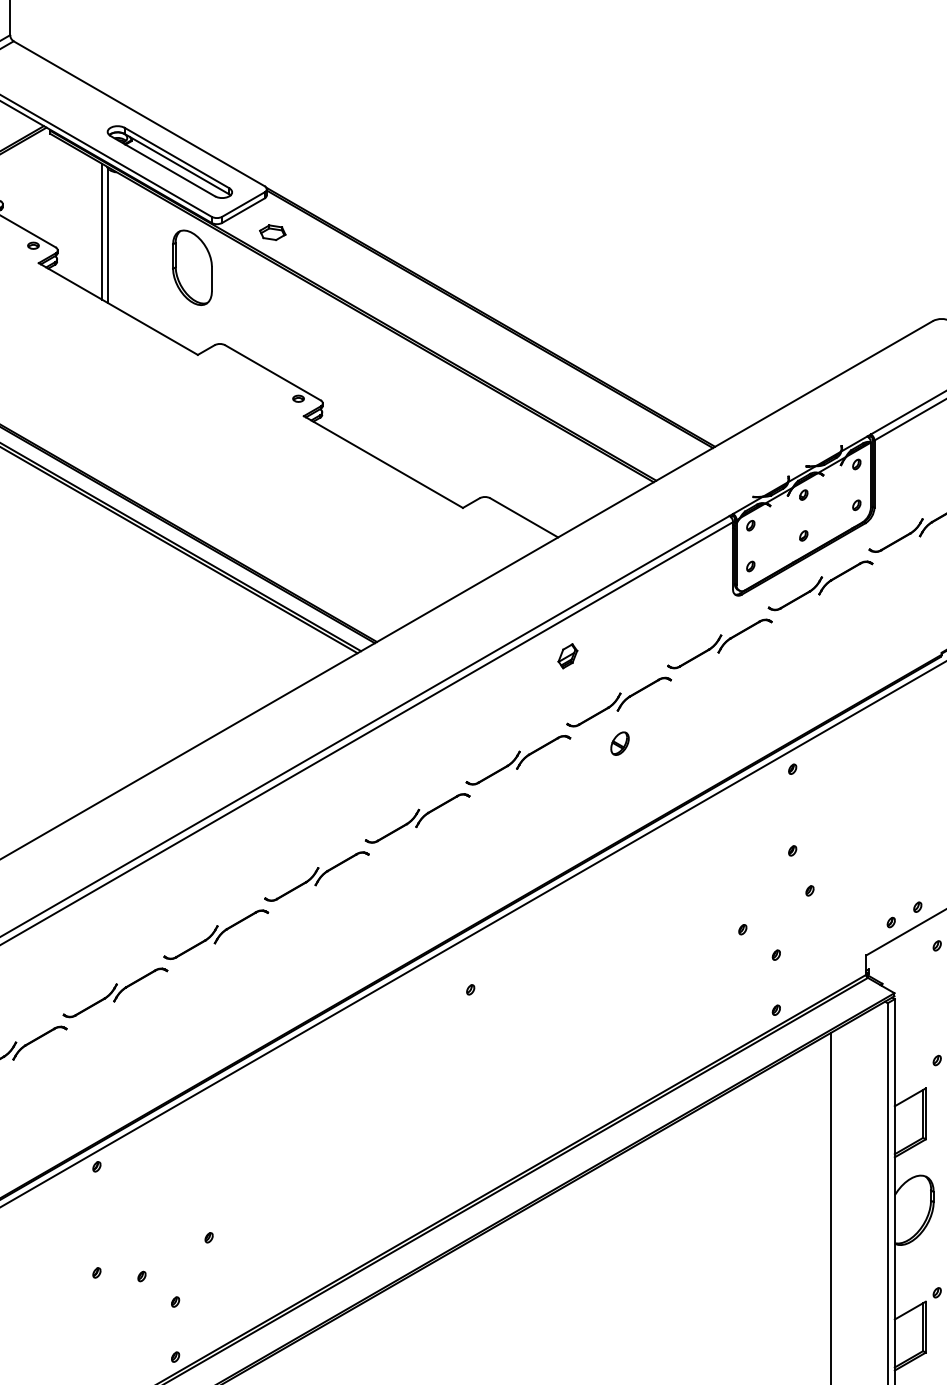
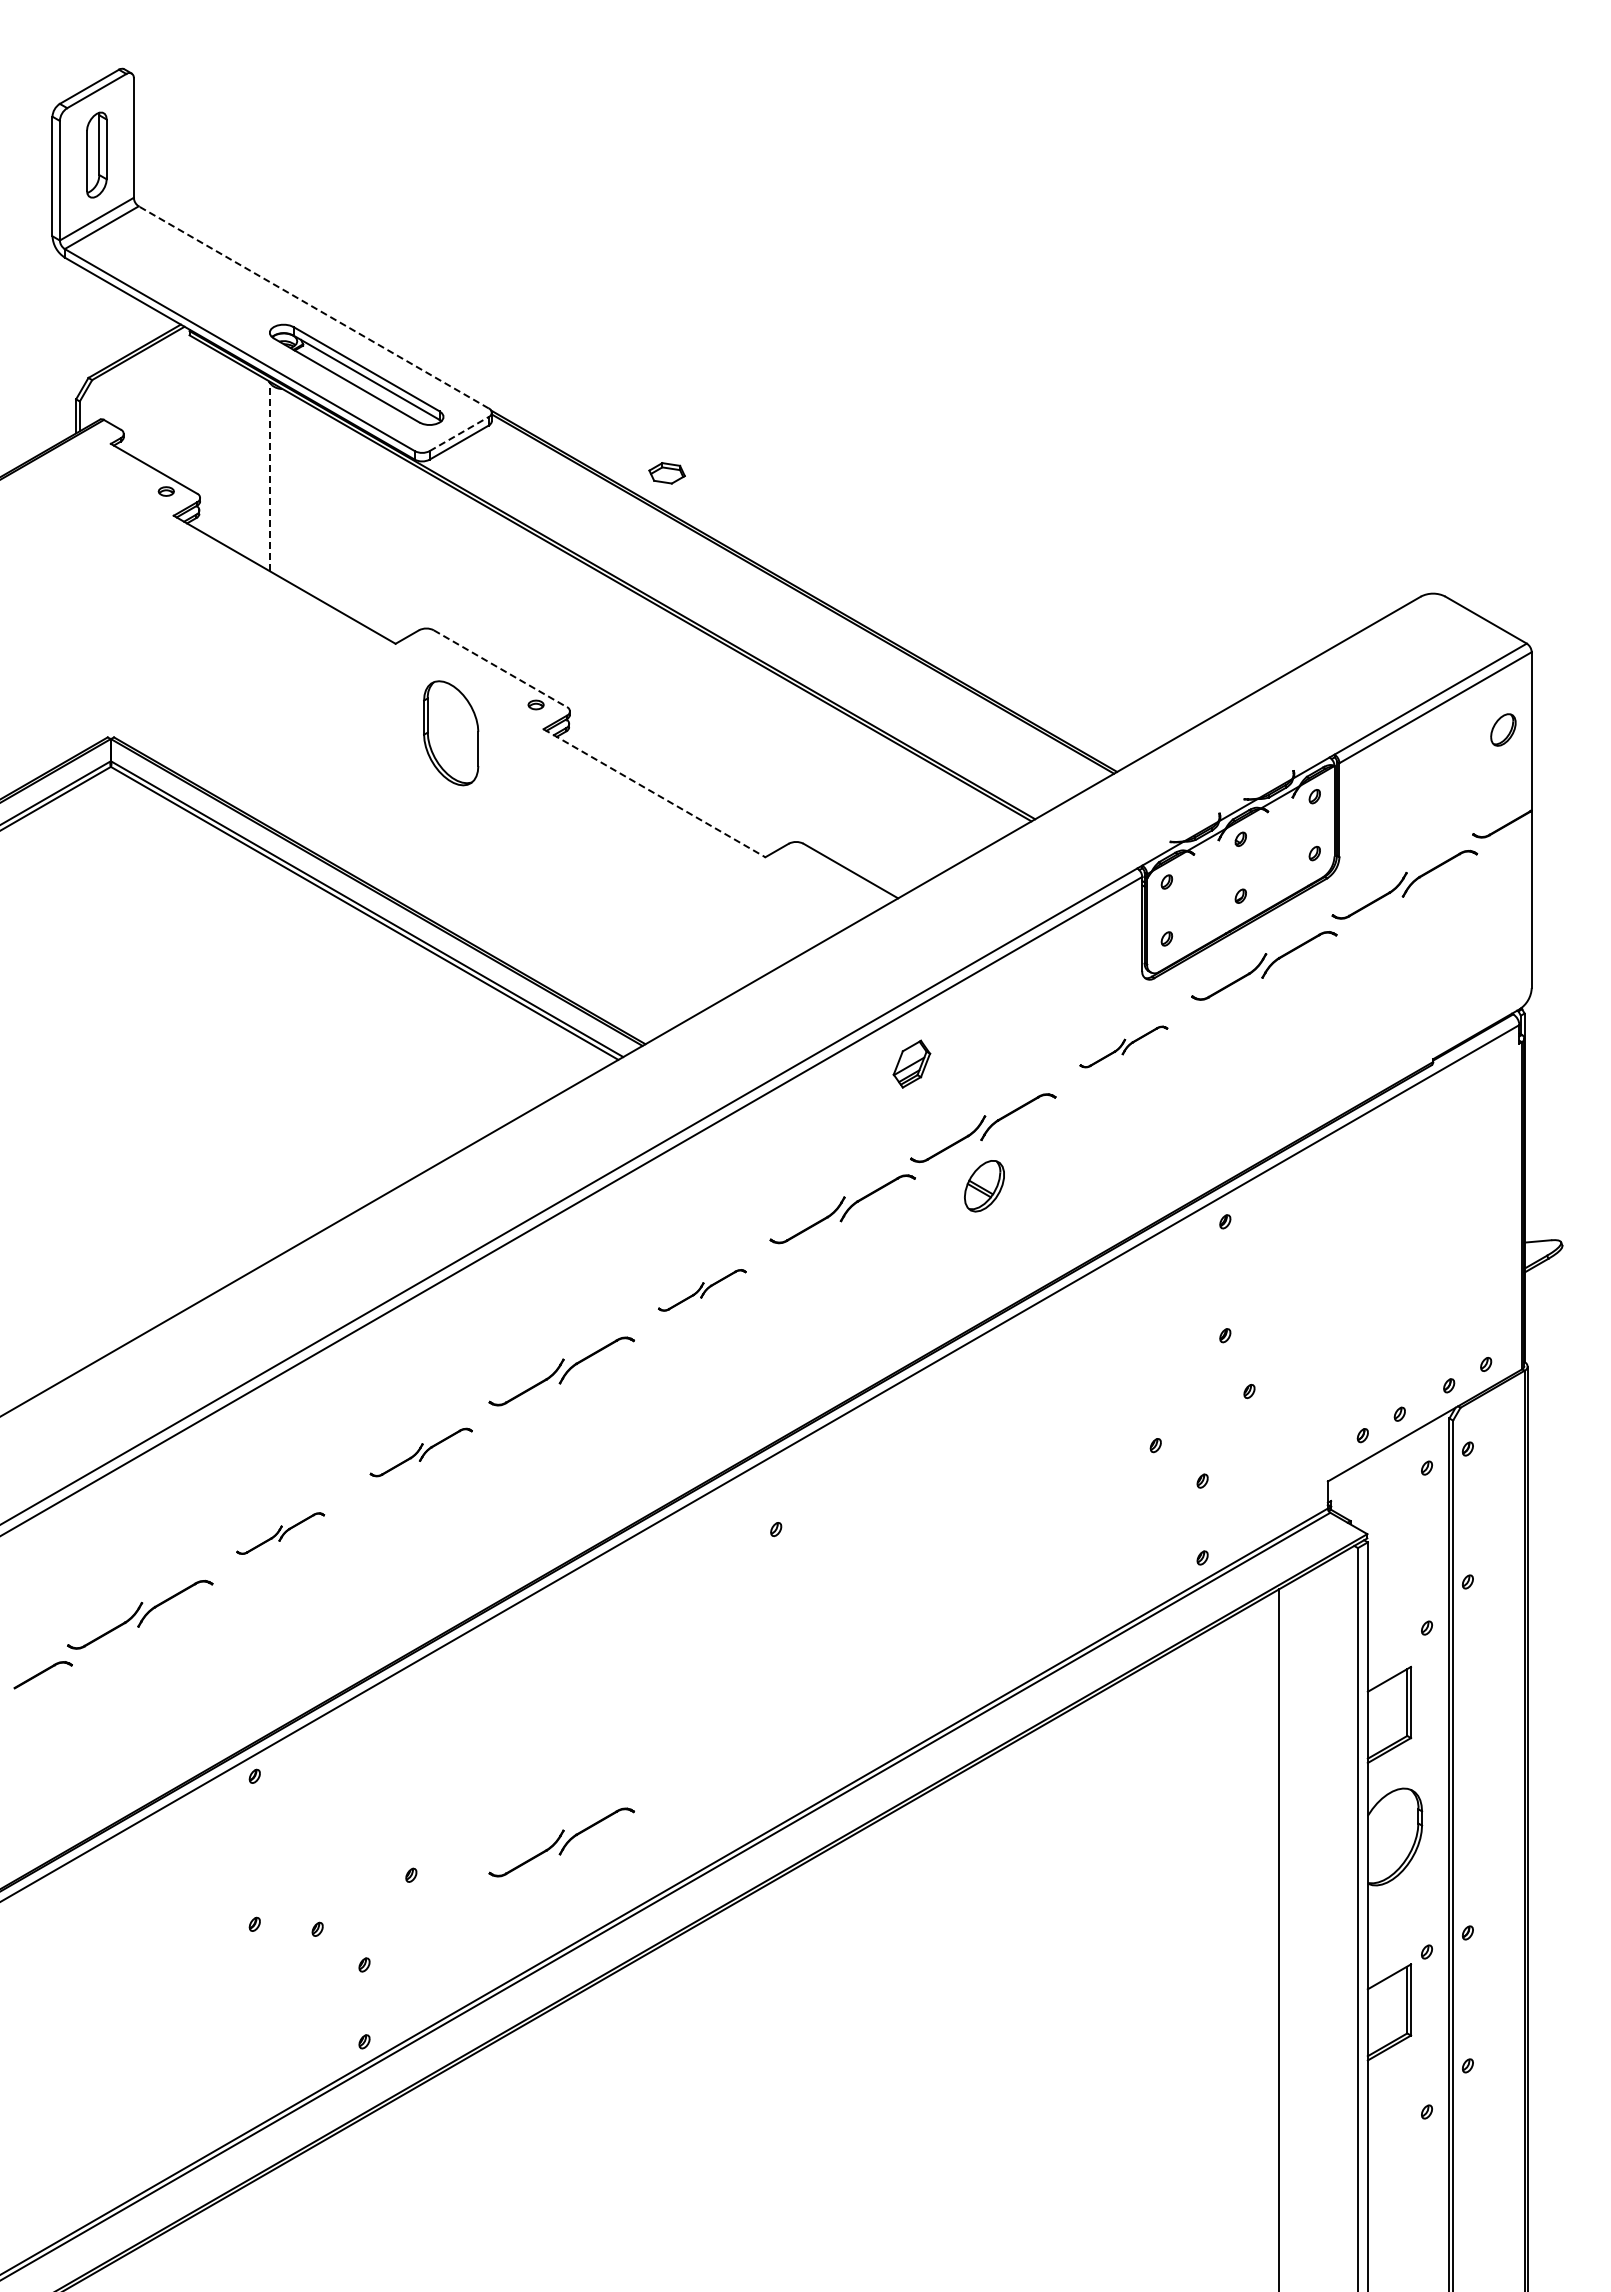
line: (138, 113) -> (313, 307), solid -> dashed
line: (243, 204) -> (459, 433), solid -> dashed
line: (102, 231) -> (262, 471), removed
part: (272, 232) -> (666, 473), moved
line: (107, 234) -> (269, 476), solid -> dashed
part: (192, 267) -> (451, 733), moved
line: (273, 372) -> (500, 668), solid -> dashed
line: (383, 462) -> (654, 793), solid -> dashed
part: (719, 643) -> (1123, 1046), size x0.6
part: (567, 655) -> (911, 1063), size x1.4
part: (620, 743) -> (984, 1185), size x1.6
part: (417, 818) -> (702, 1290), size x0.6
part: (216, 934) -> (421, 1452), size x0.7
part: (115, 992) -> (280, 1533), size x0.6
part: (316, 1214) -> (561, 1842), added

